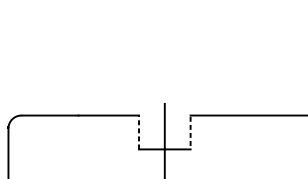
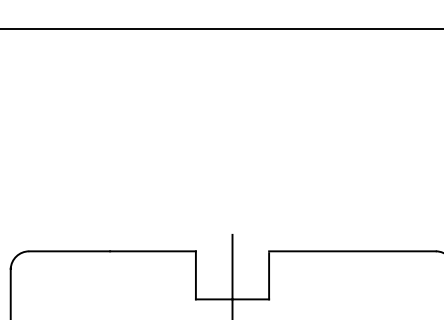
line: (138, 131) -> (195, 274), dashed -> solid
line: (190, 133) -> (269, 276), dashed -> solid

